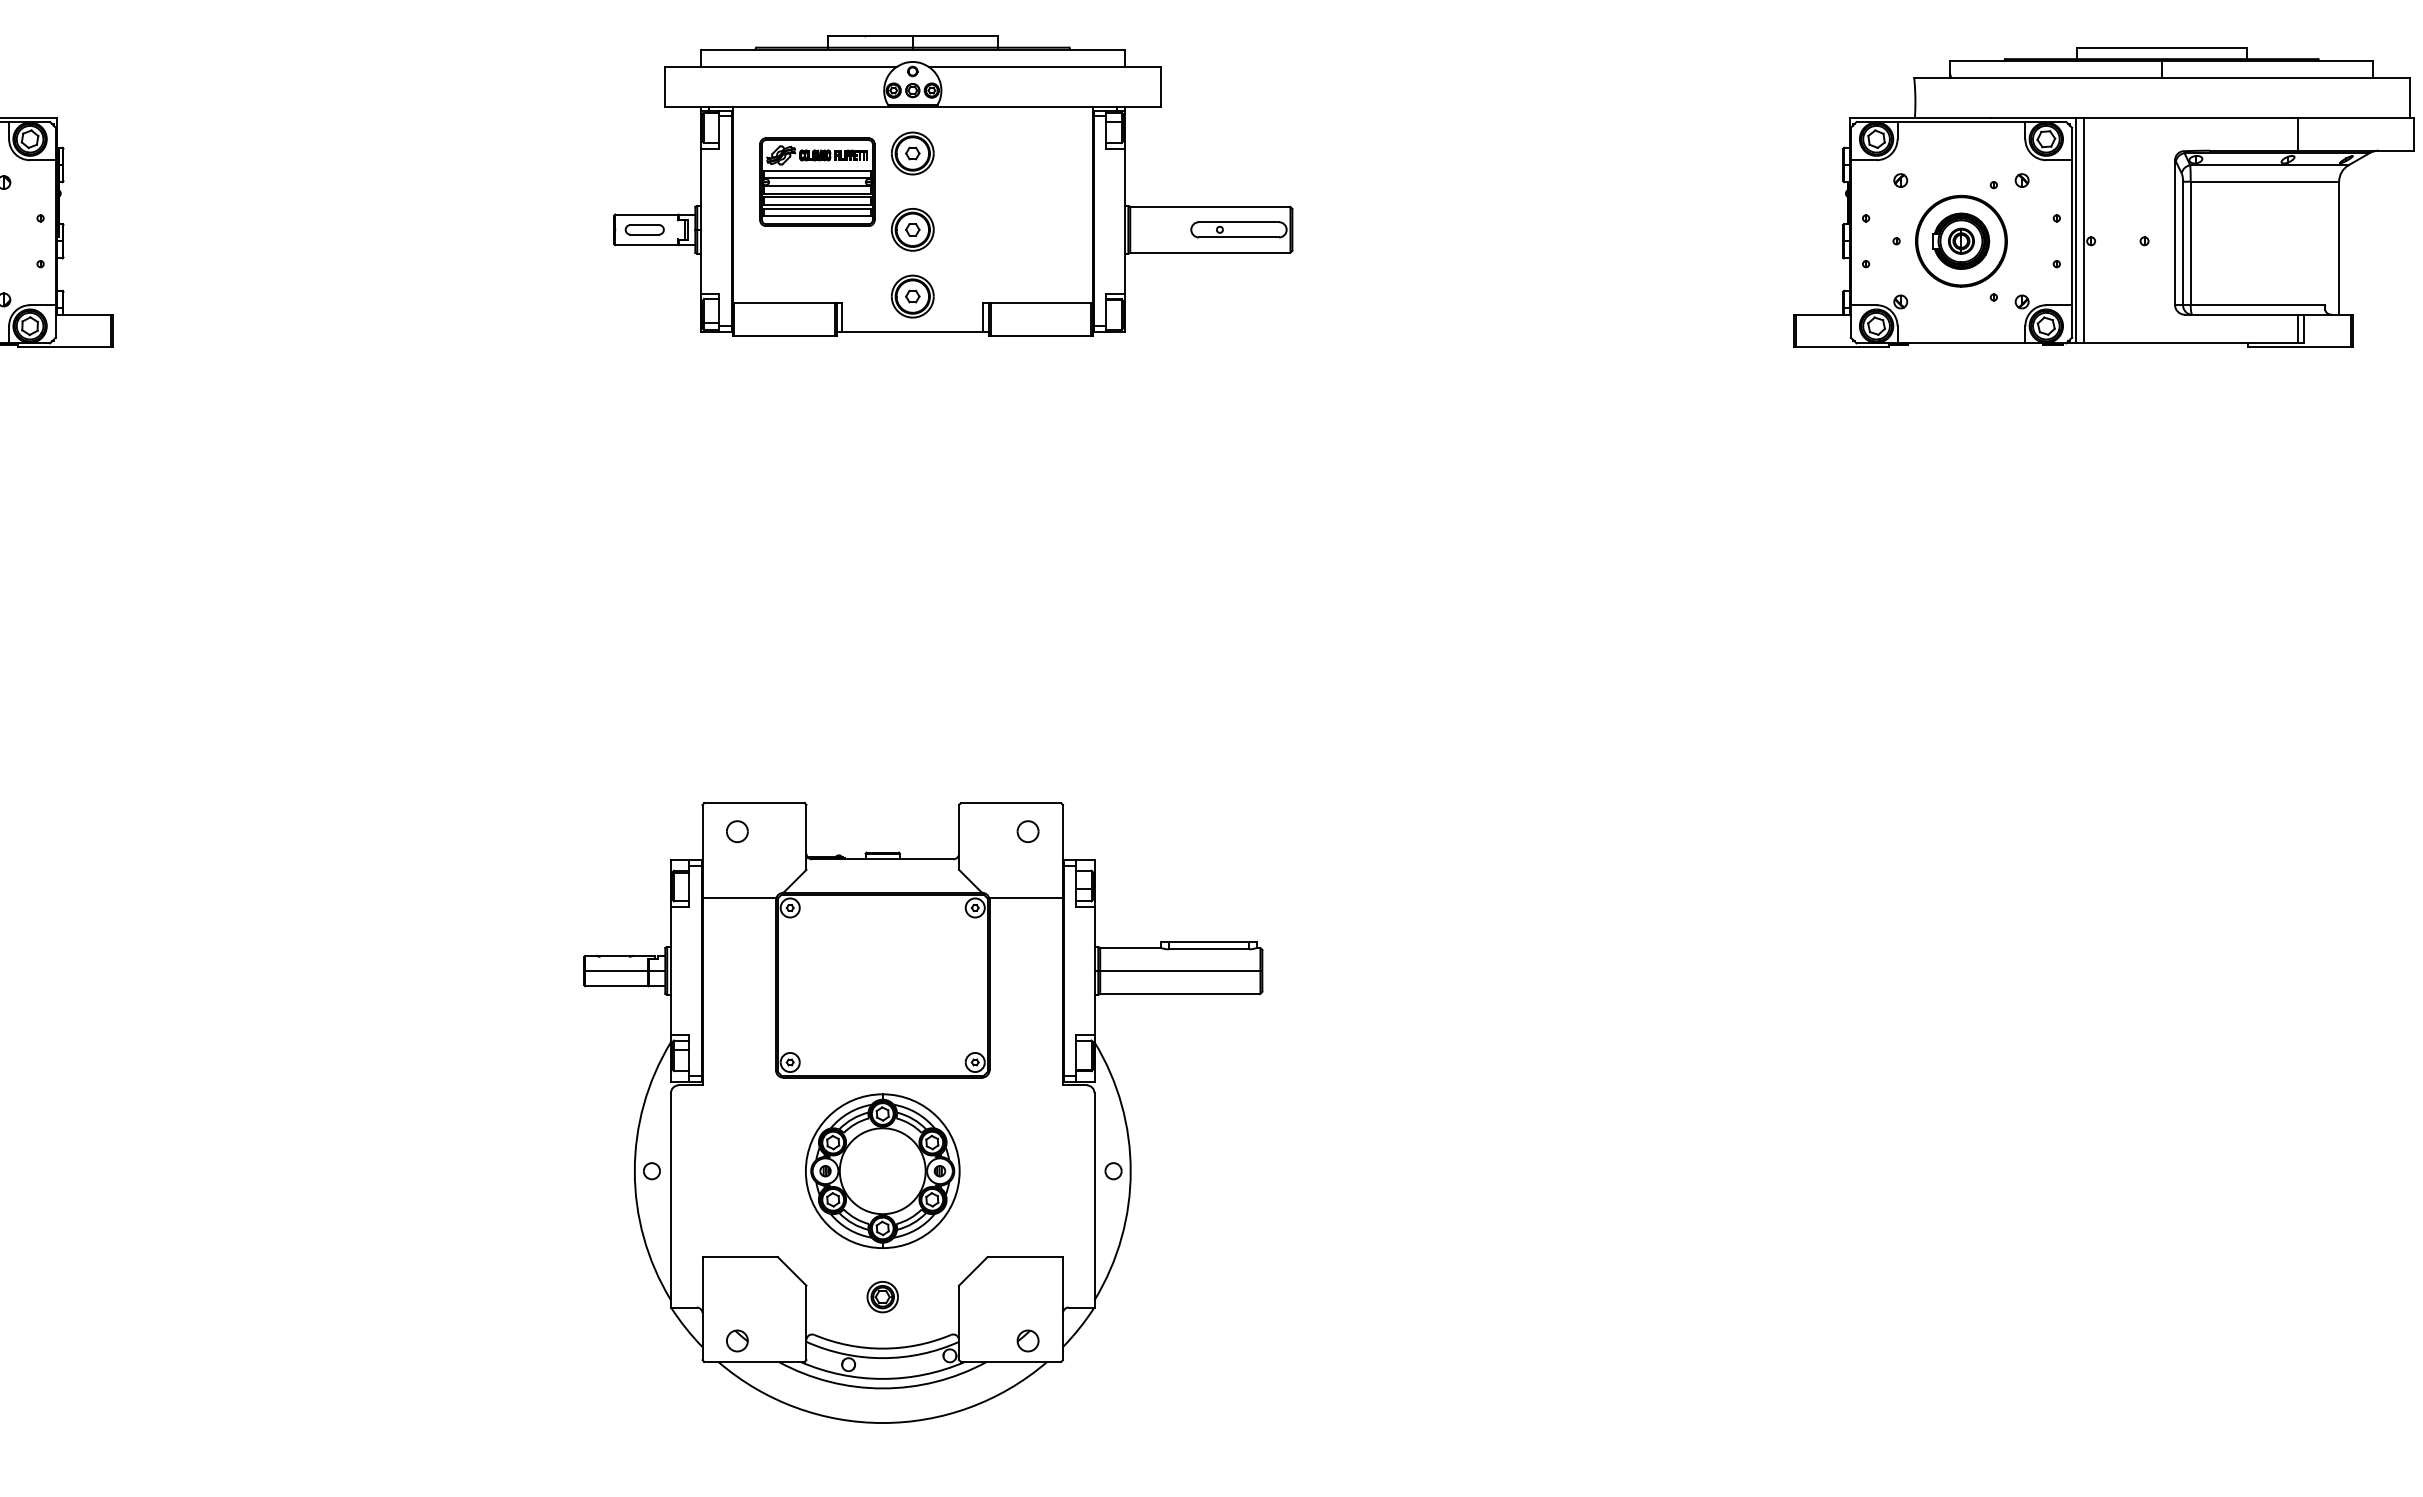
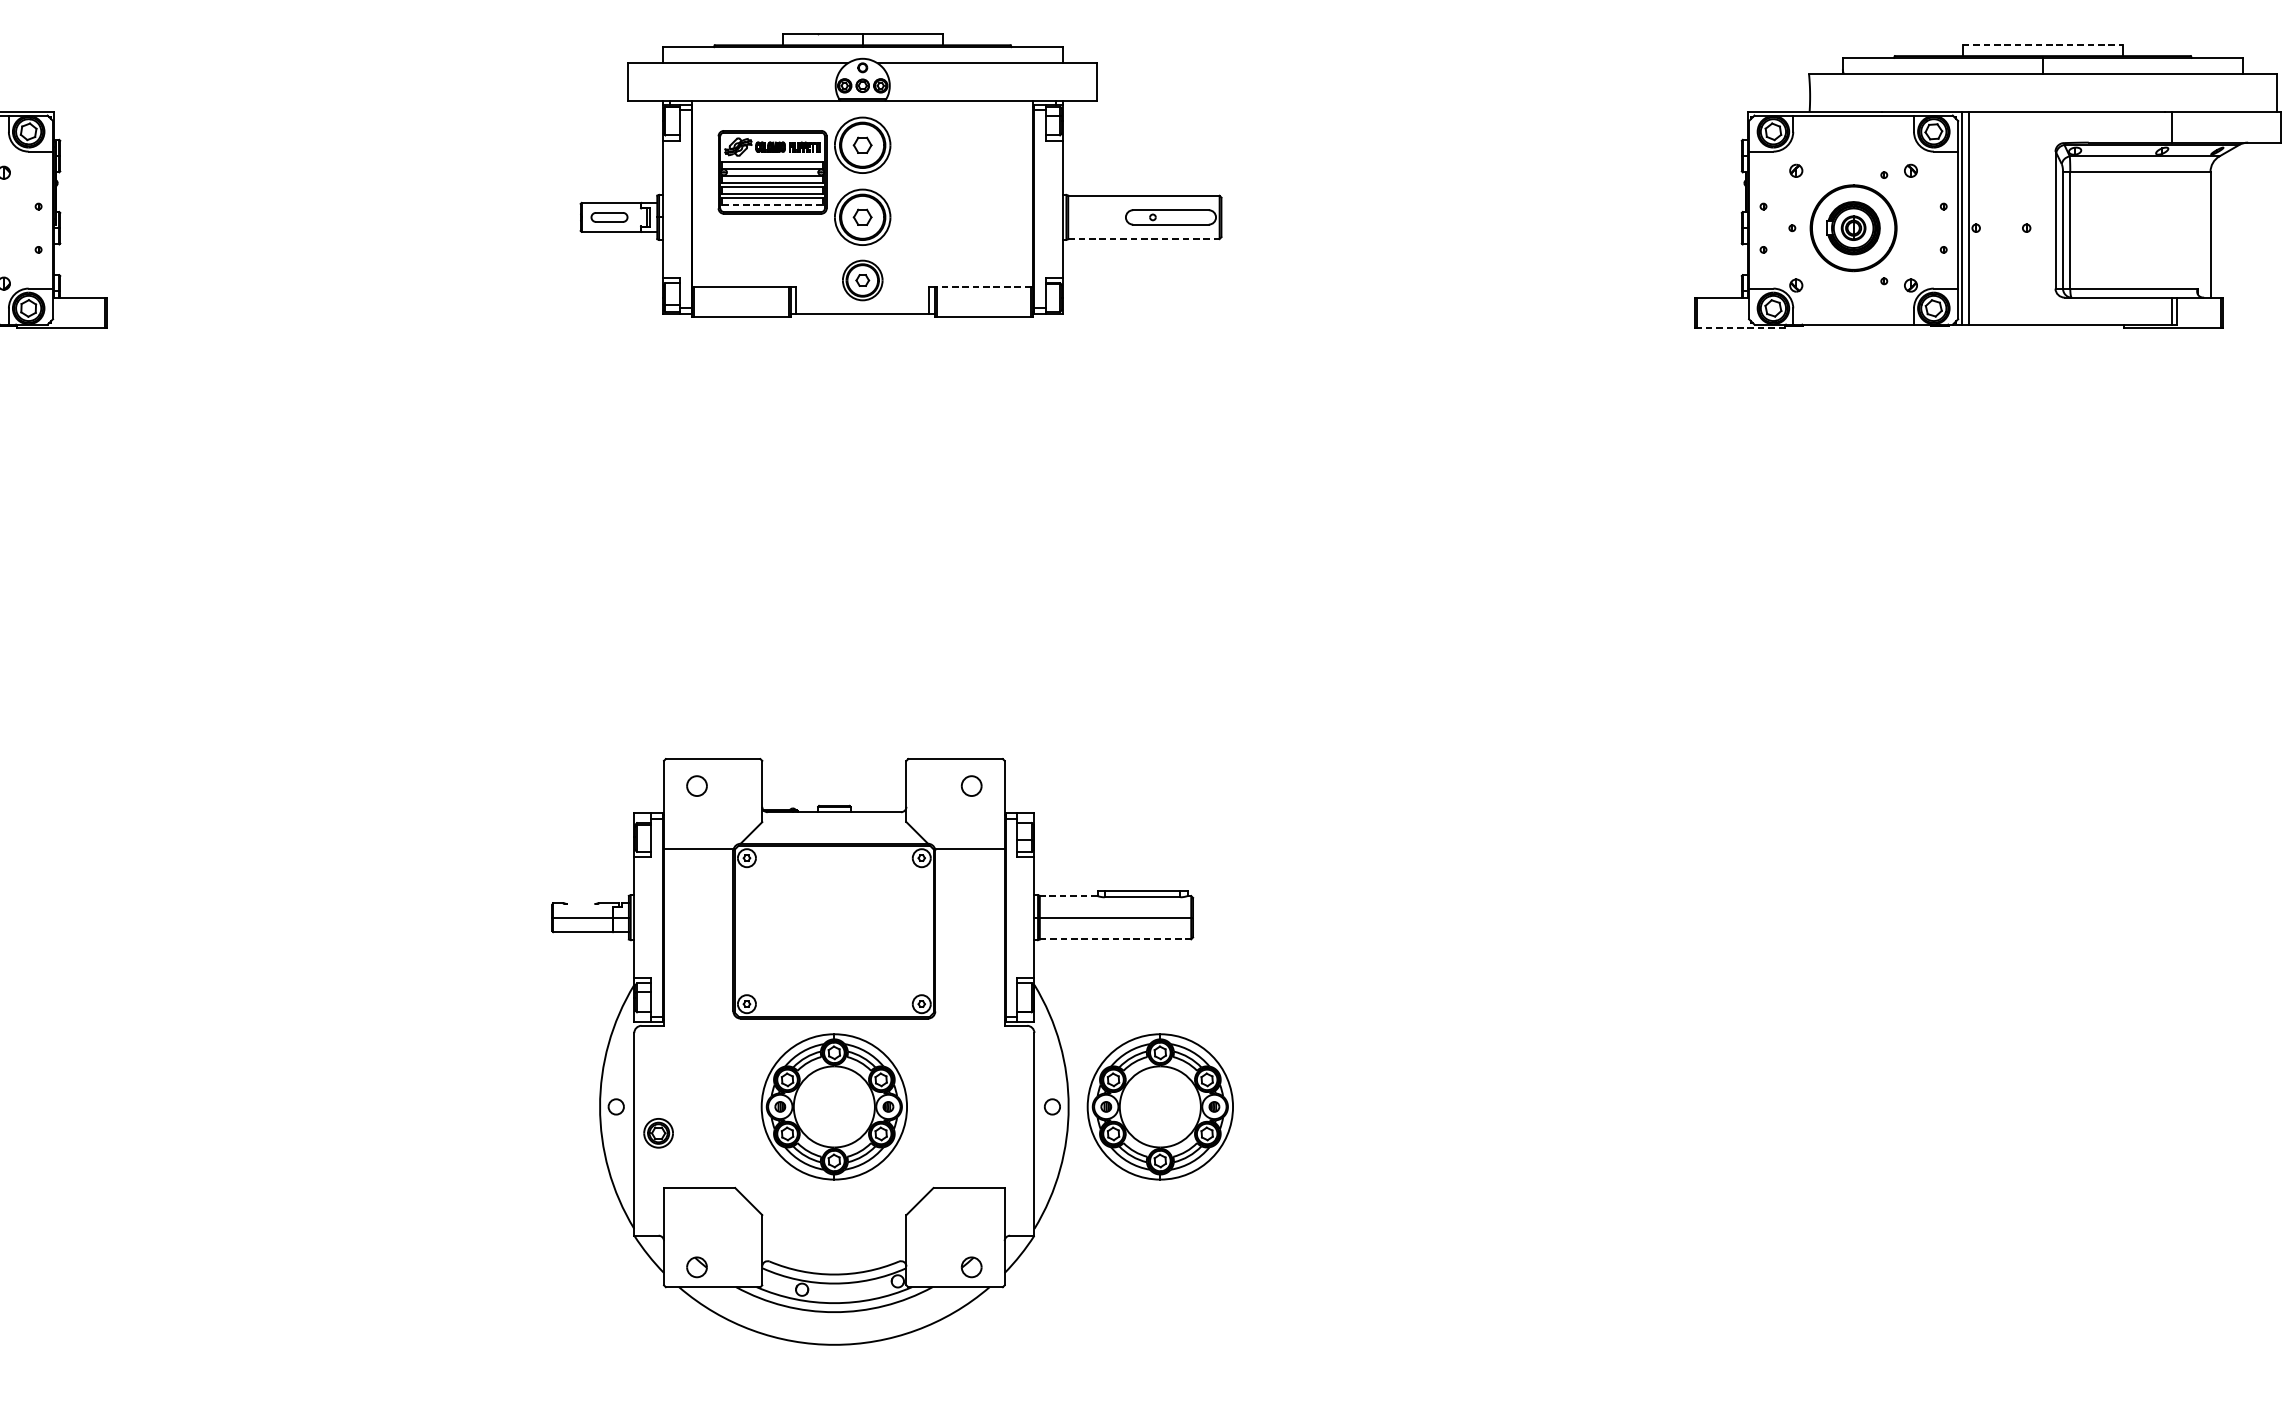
line: (2161, 47) -> (2042, 45), solid -> dashed
part: (912, 153) -> (862, 145), size x1.4
line: (817, 216) -> (772, 204), solid -> dashed
part: (912, 229) -> (862, 217), size x1.4
line: (1210, 252) -> (1144, 238), solid -> dashed
line: (1040, 303) -> (983, 287), solid -> dashed
line: (1842, 347) -> (1741, 328), solid -> dashed
line: (1130, 948) -> (1068, 896), solid -> dashed
line: (614, 956) -> (580, 904), removed
line: (1180, 993) -> (1115, 939), solid -> dashed
part: (1227, 1170) -> (1160, 1106), added
part: (882, 1297) -> (658, 1133), moved

